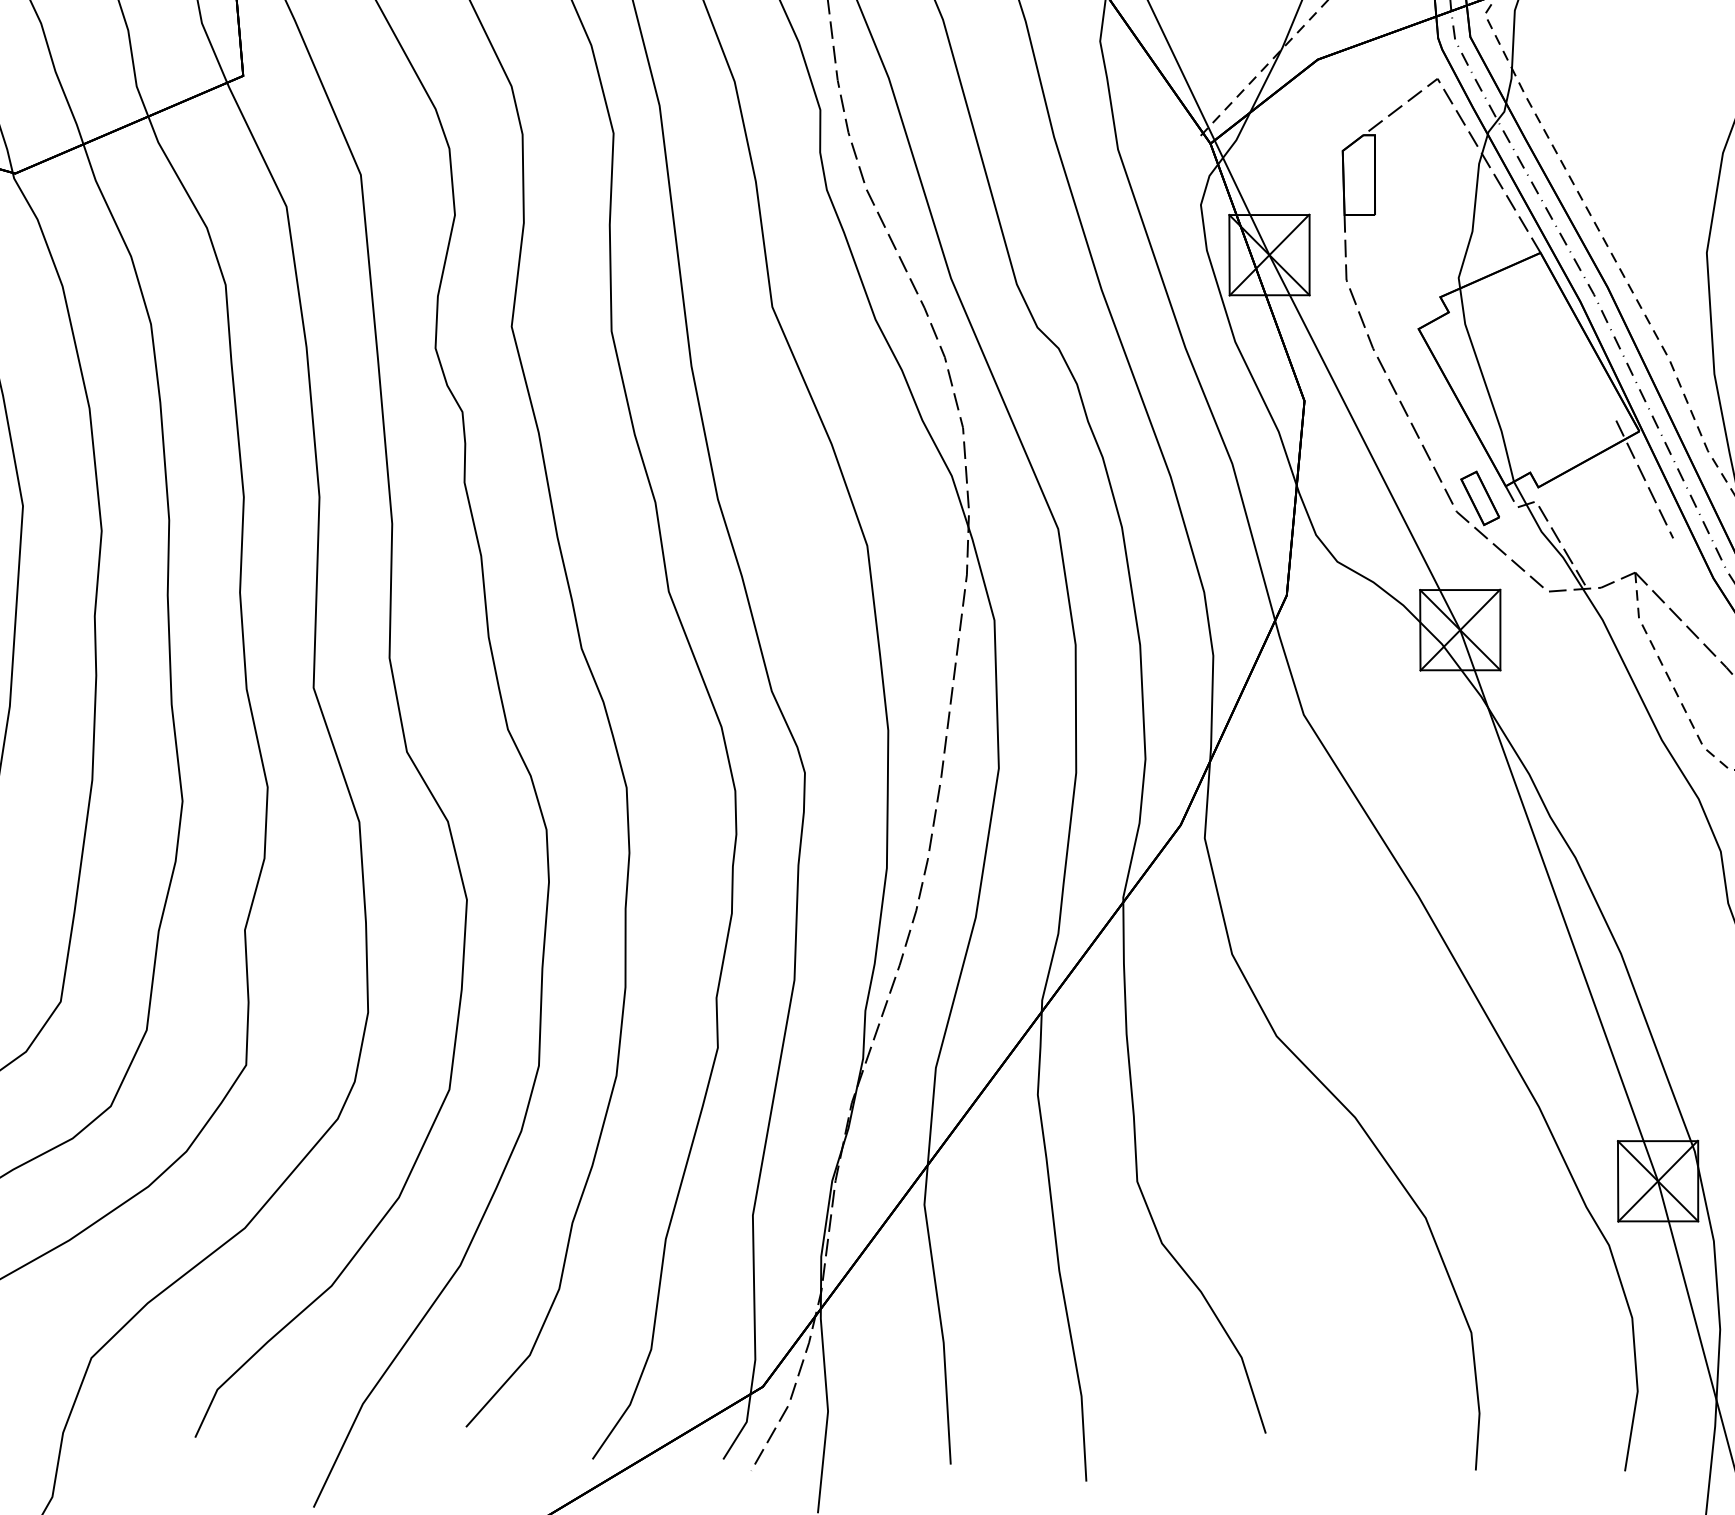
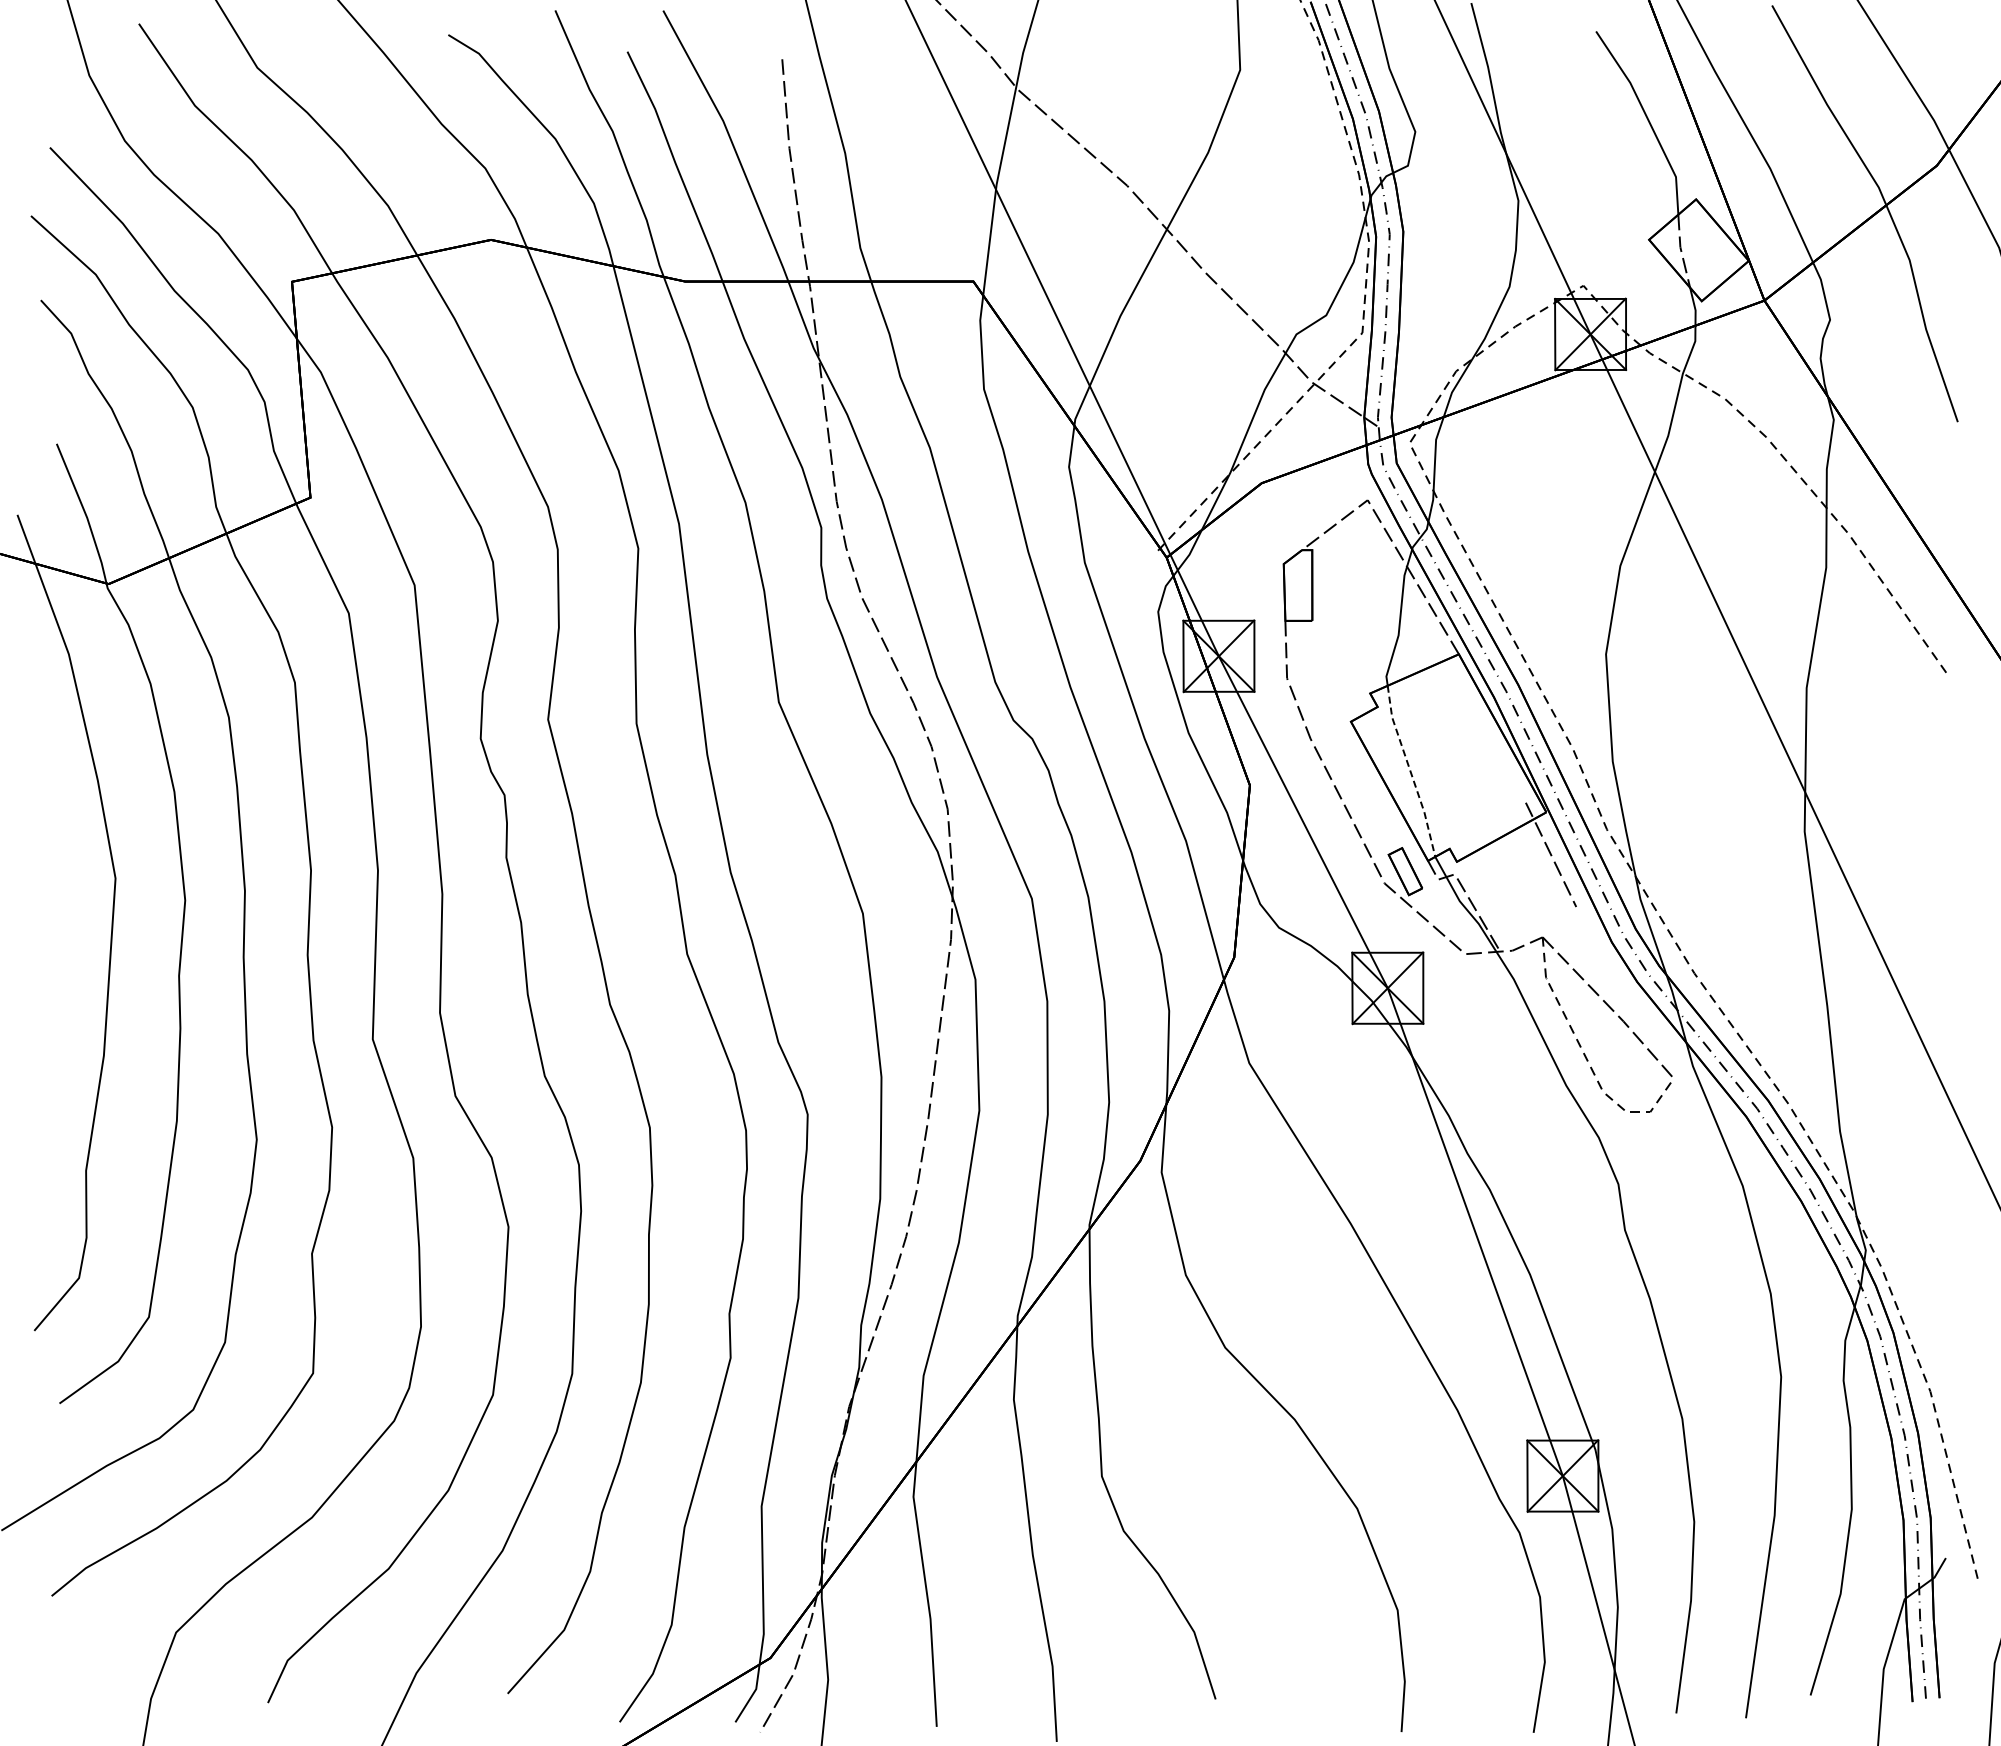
line: (1485, 385) -> (1410, 771), solid -> dashed

